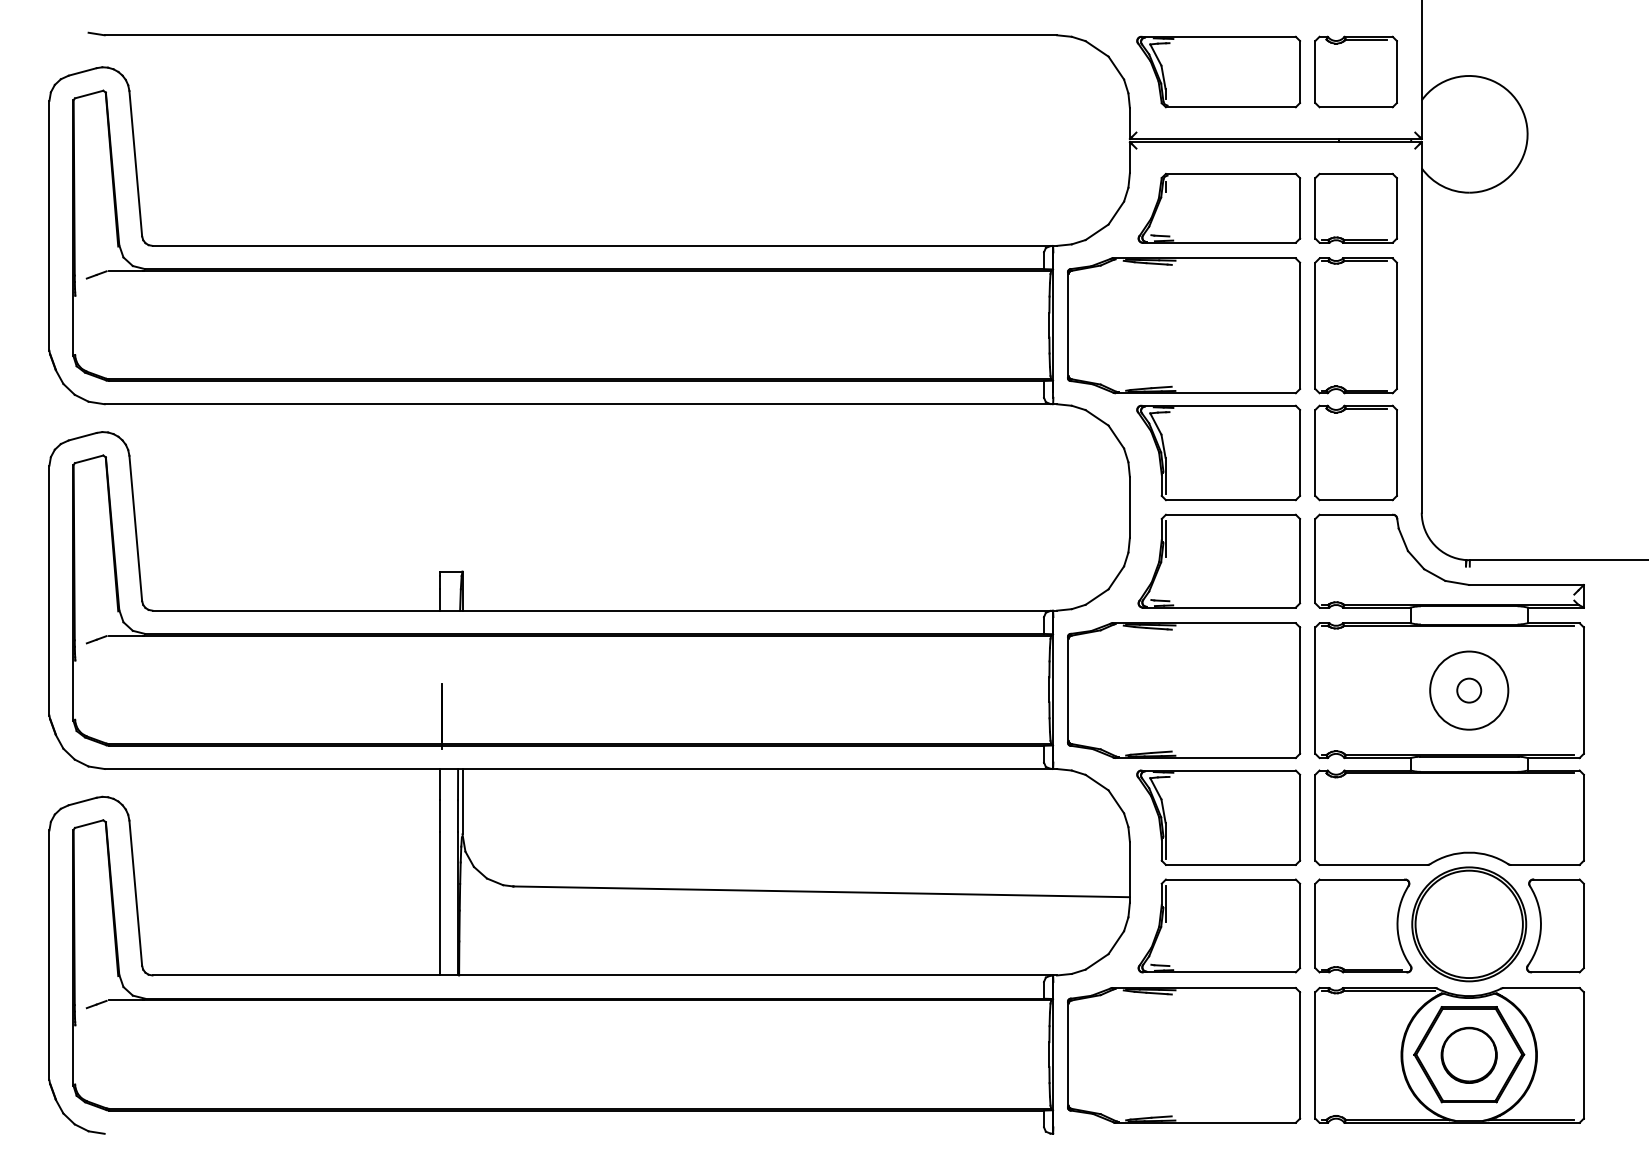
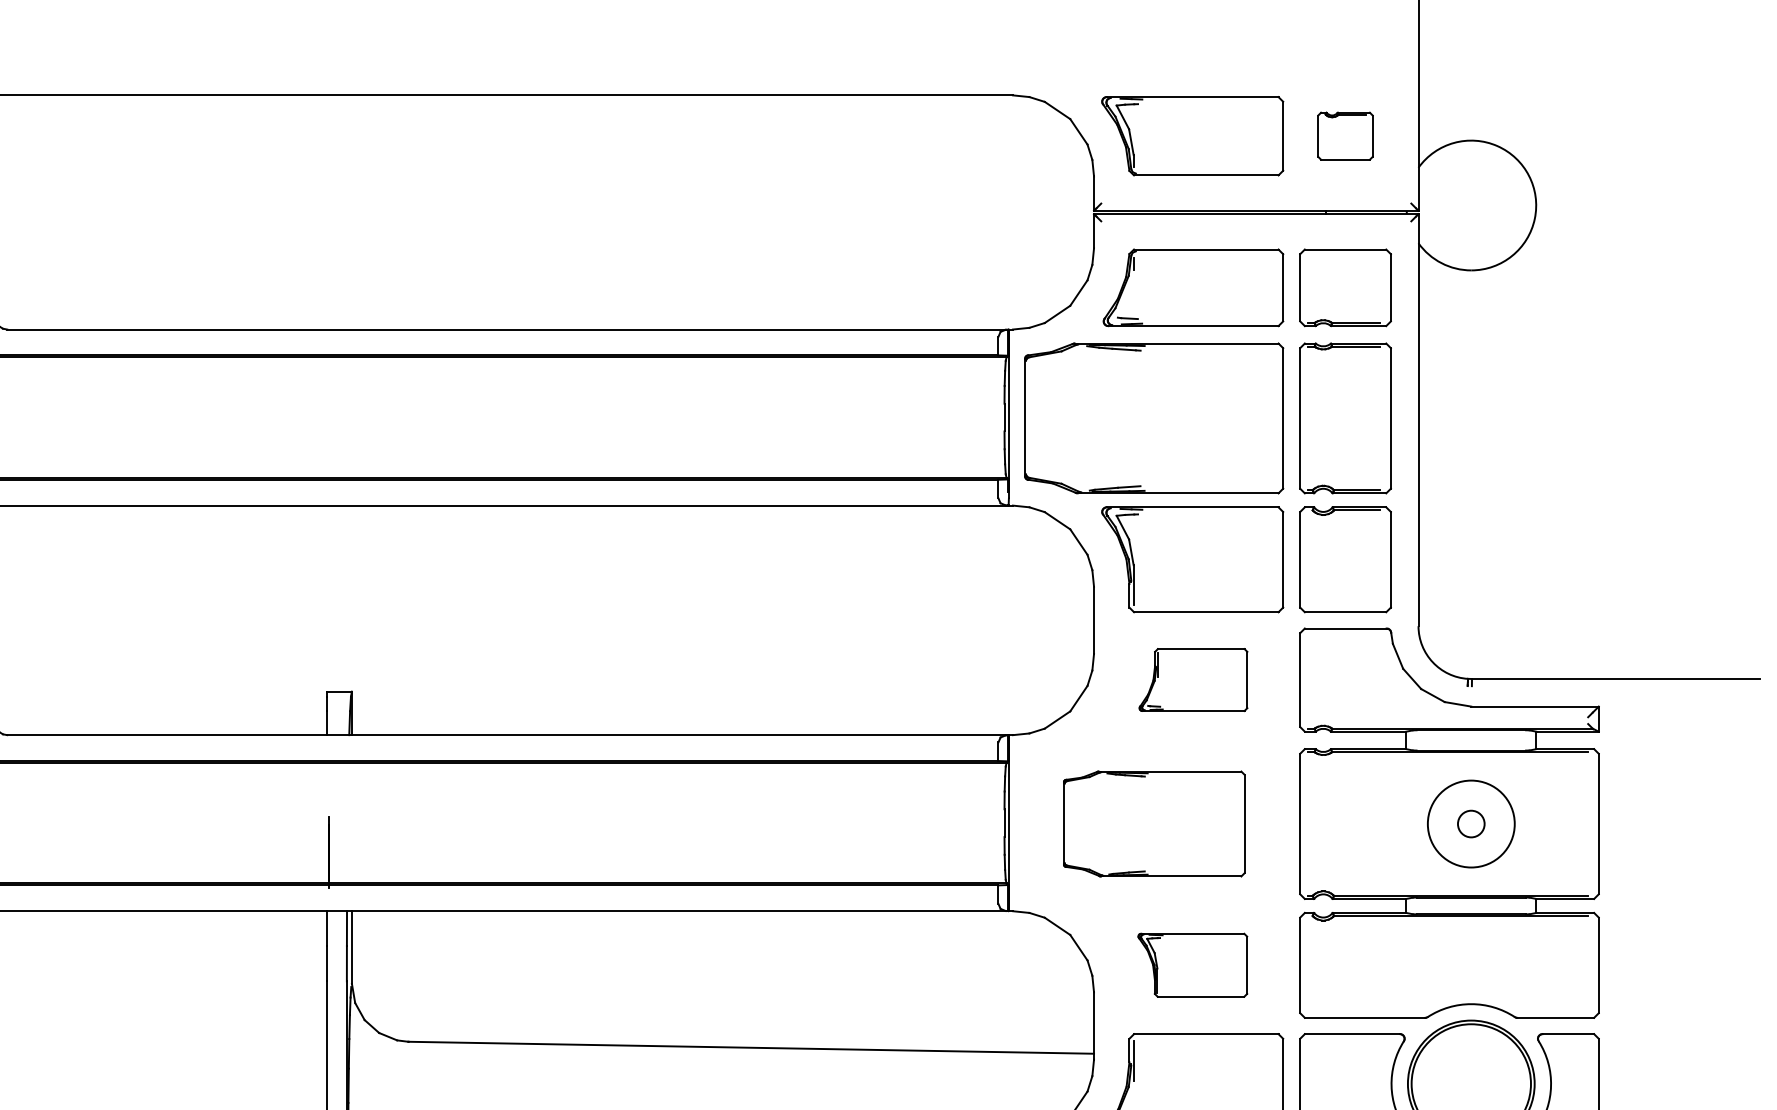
part: (1355, 71) -> (1344, 135), size x0.6
part: (1219, 560) -> (1193, 679), size x0.6
part: (1184, 690) -> (1154, 823), size x0.7
part: (1218, 817) -> (1192, 965), size x0.6

